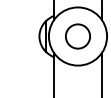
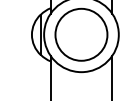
circle: (77, 36) -> (80, 34), size x1.67

